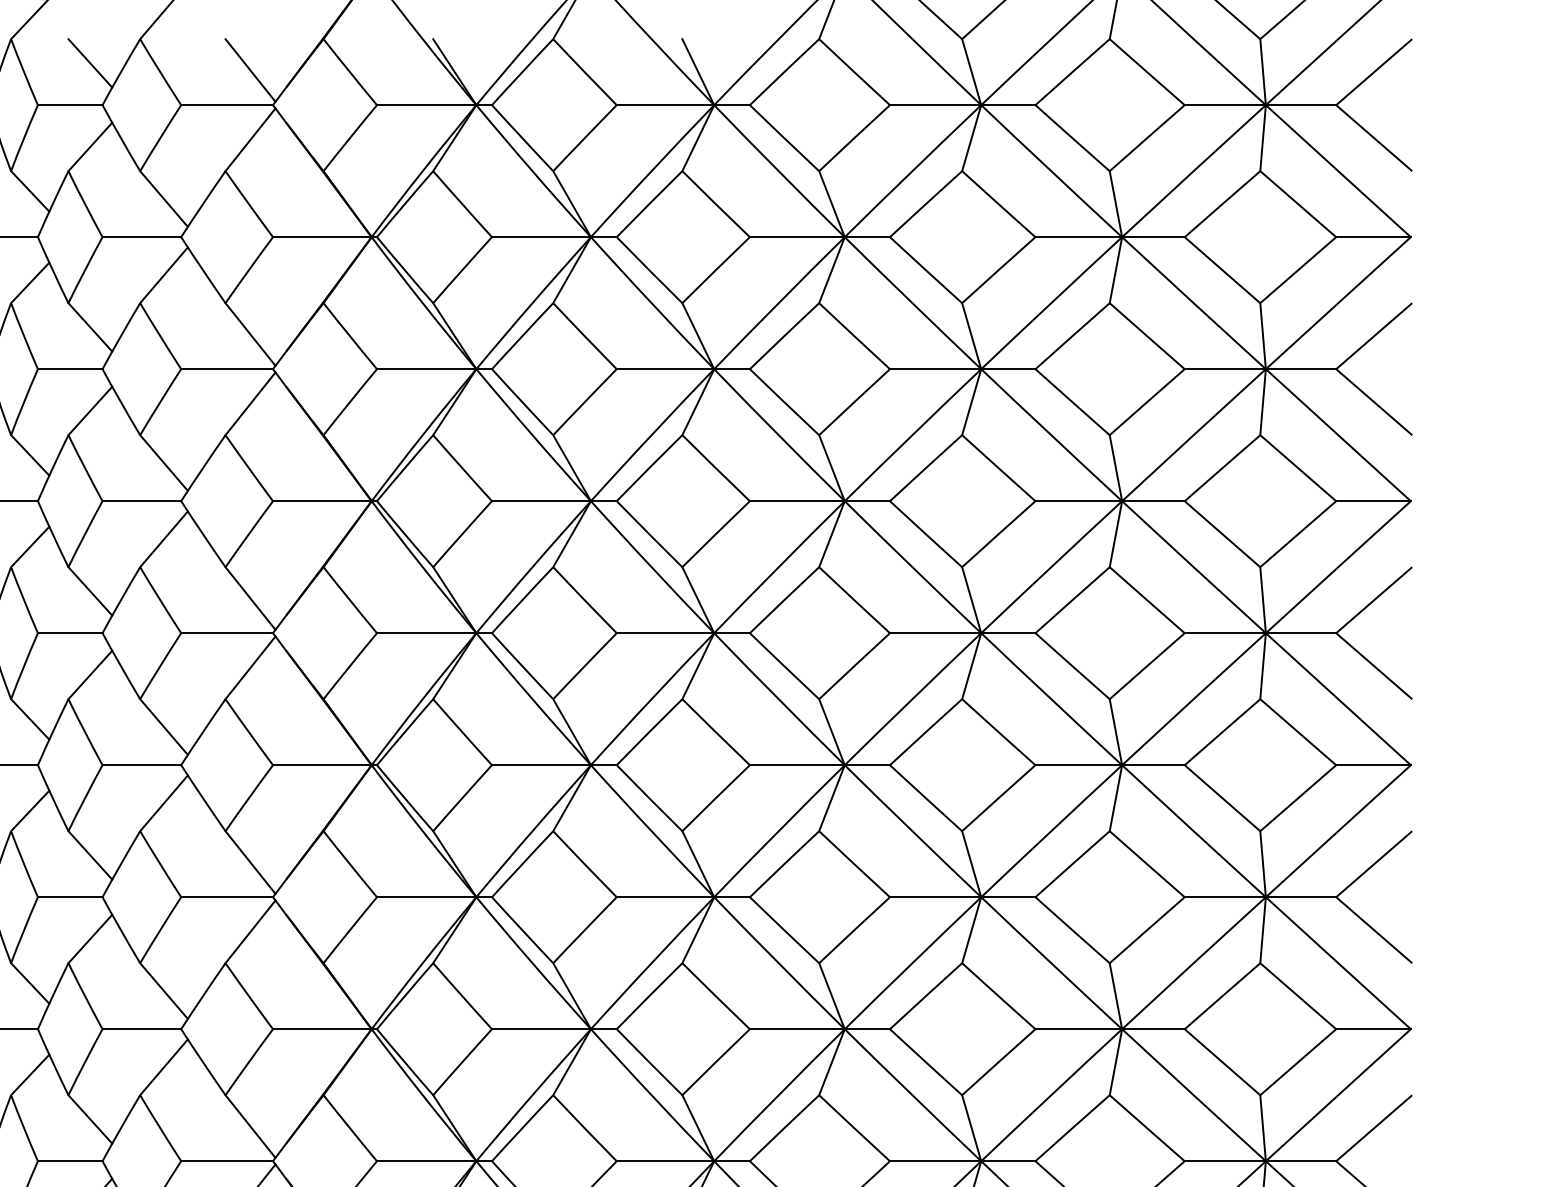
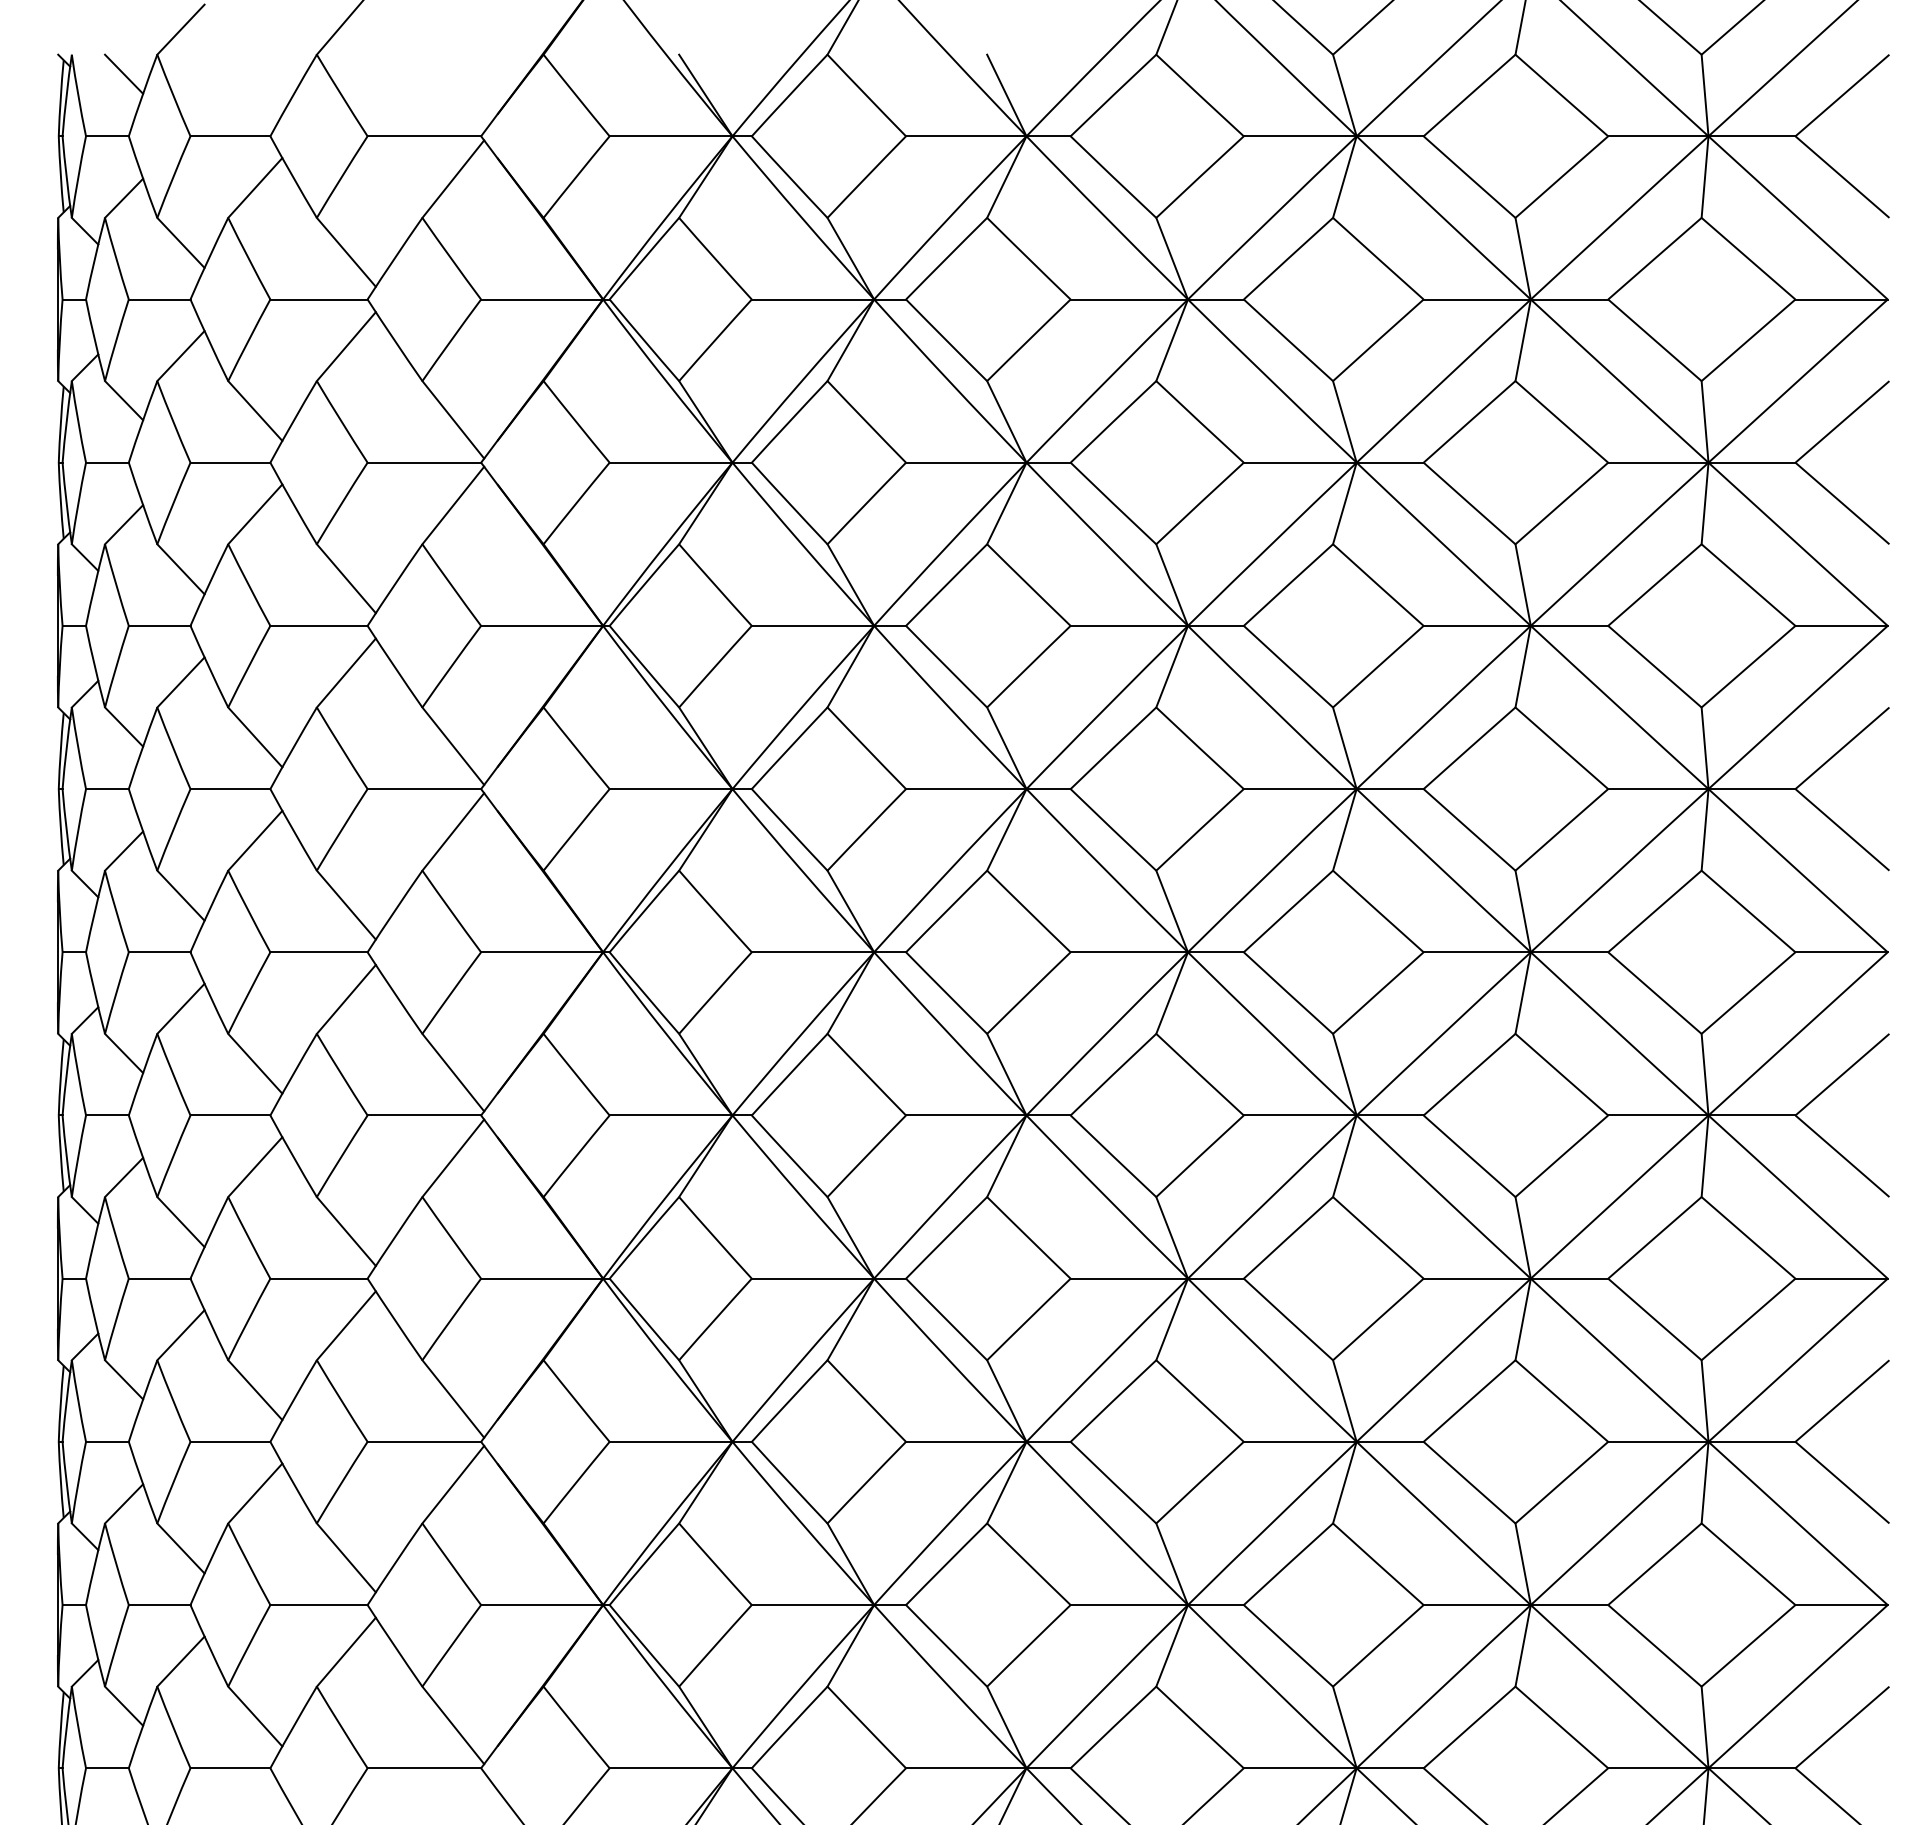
line: (90, 63) -> (255, 84), removed
line: (250, 70) -> (453, 93), removed

